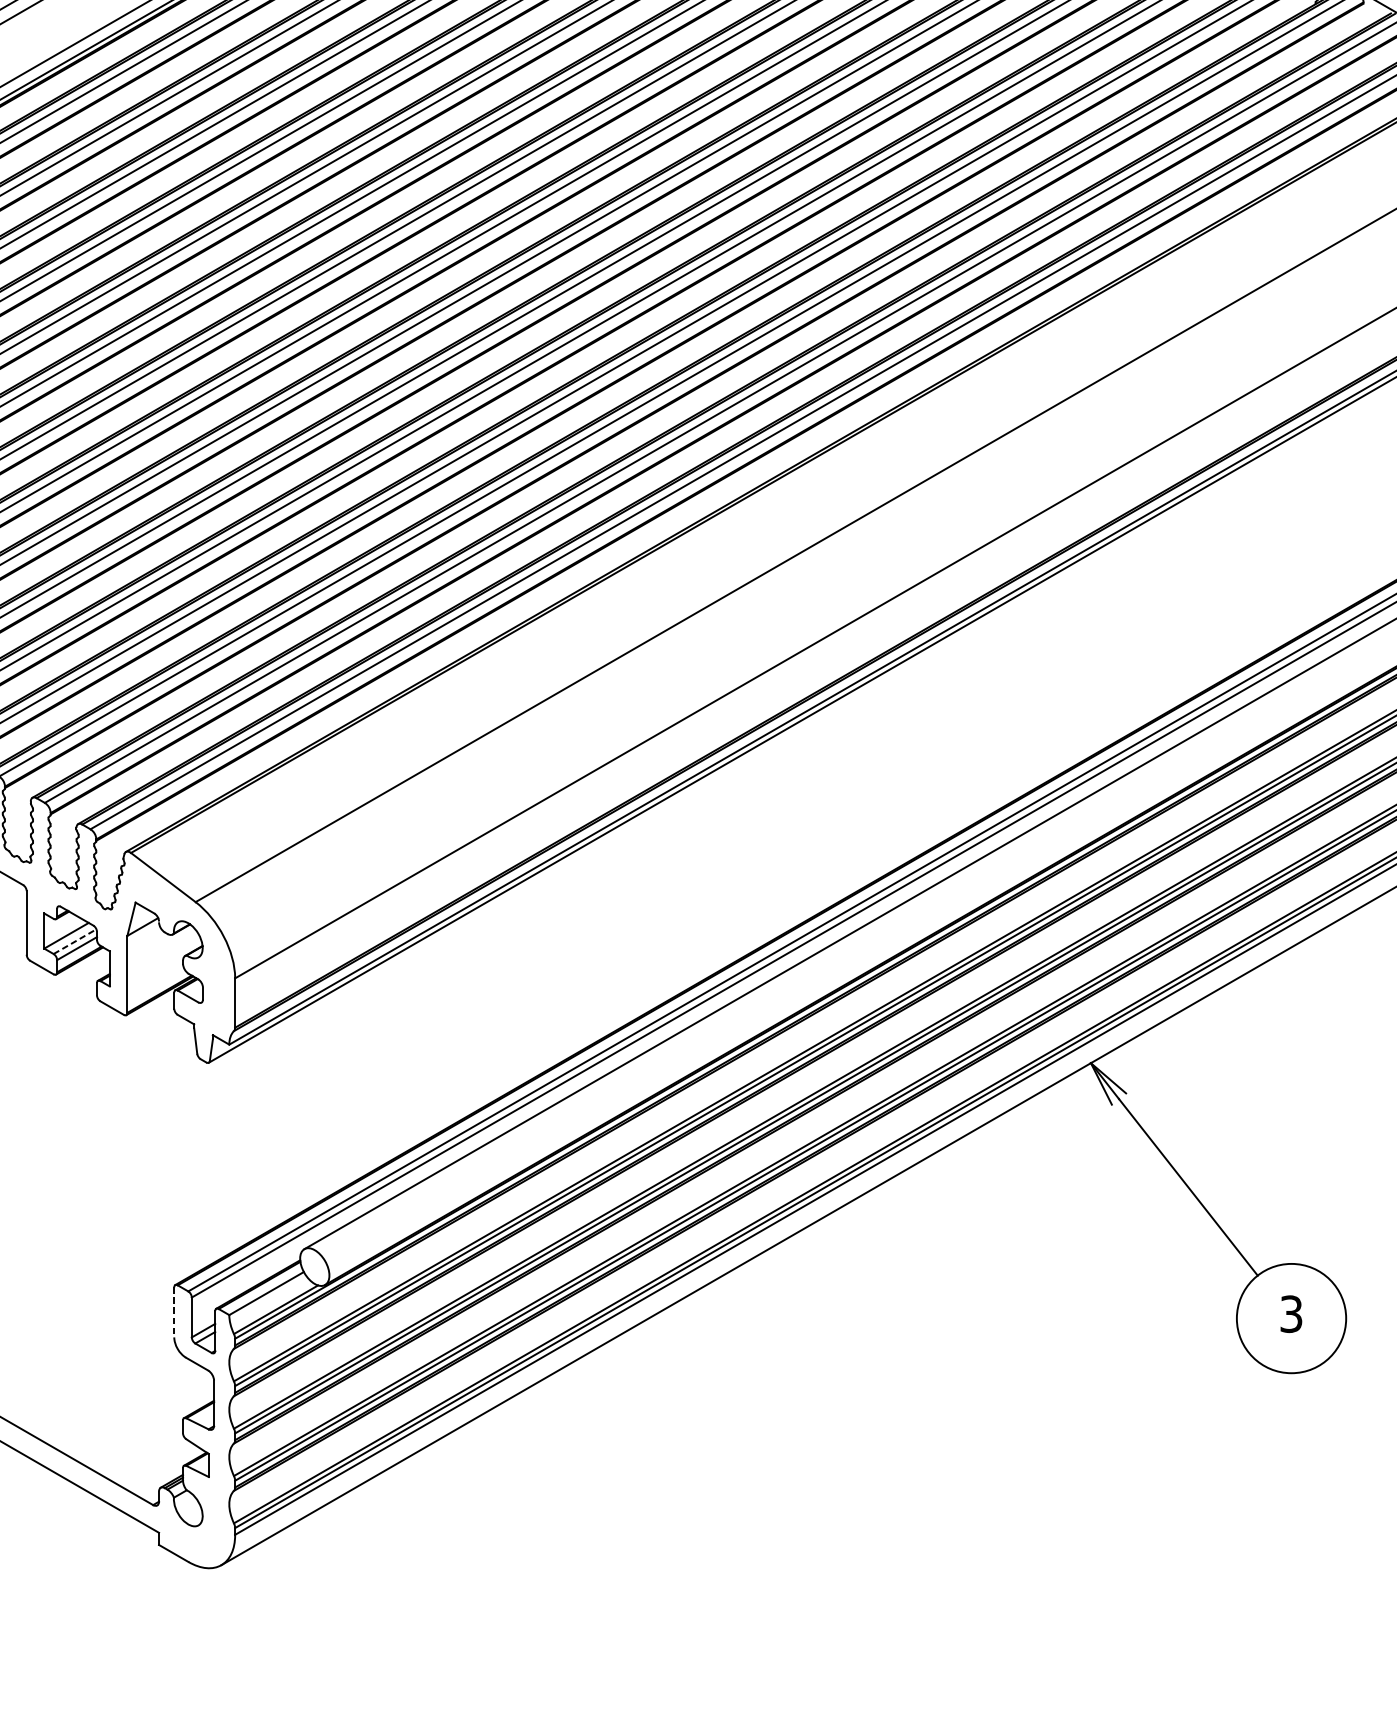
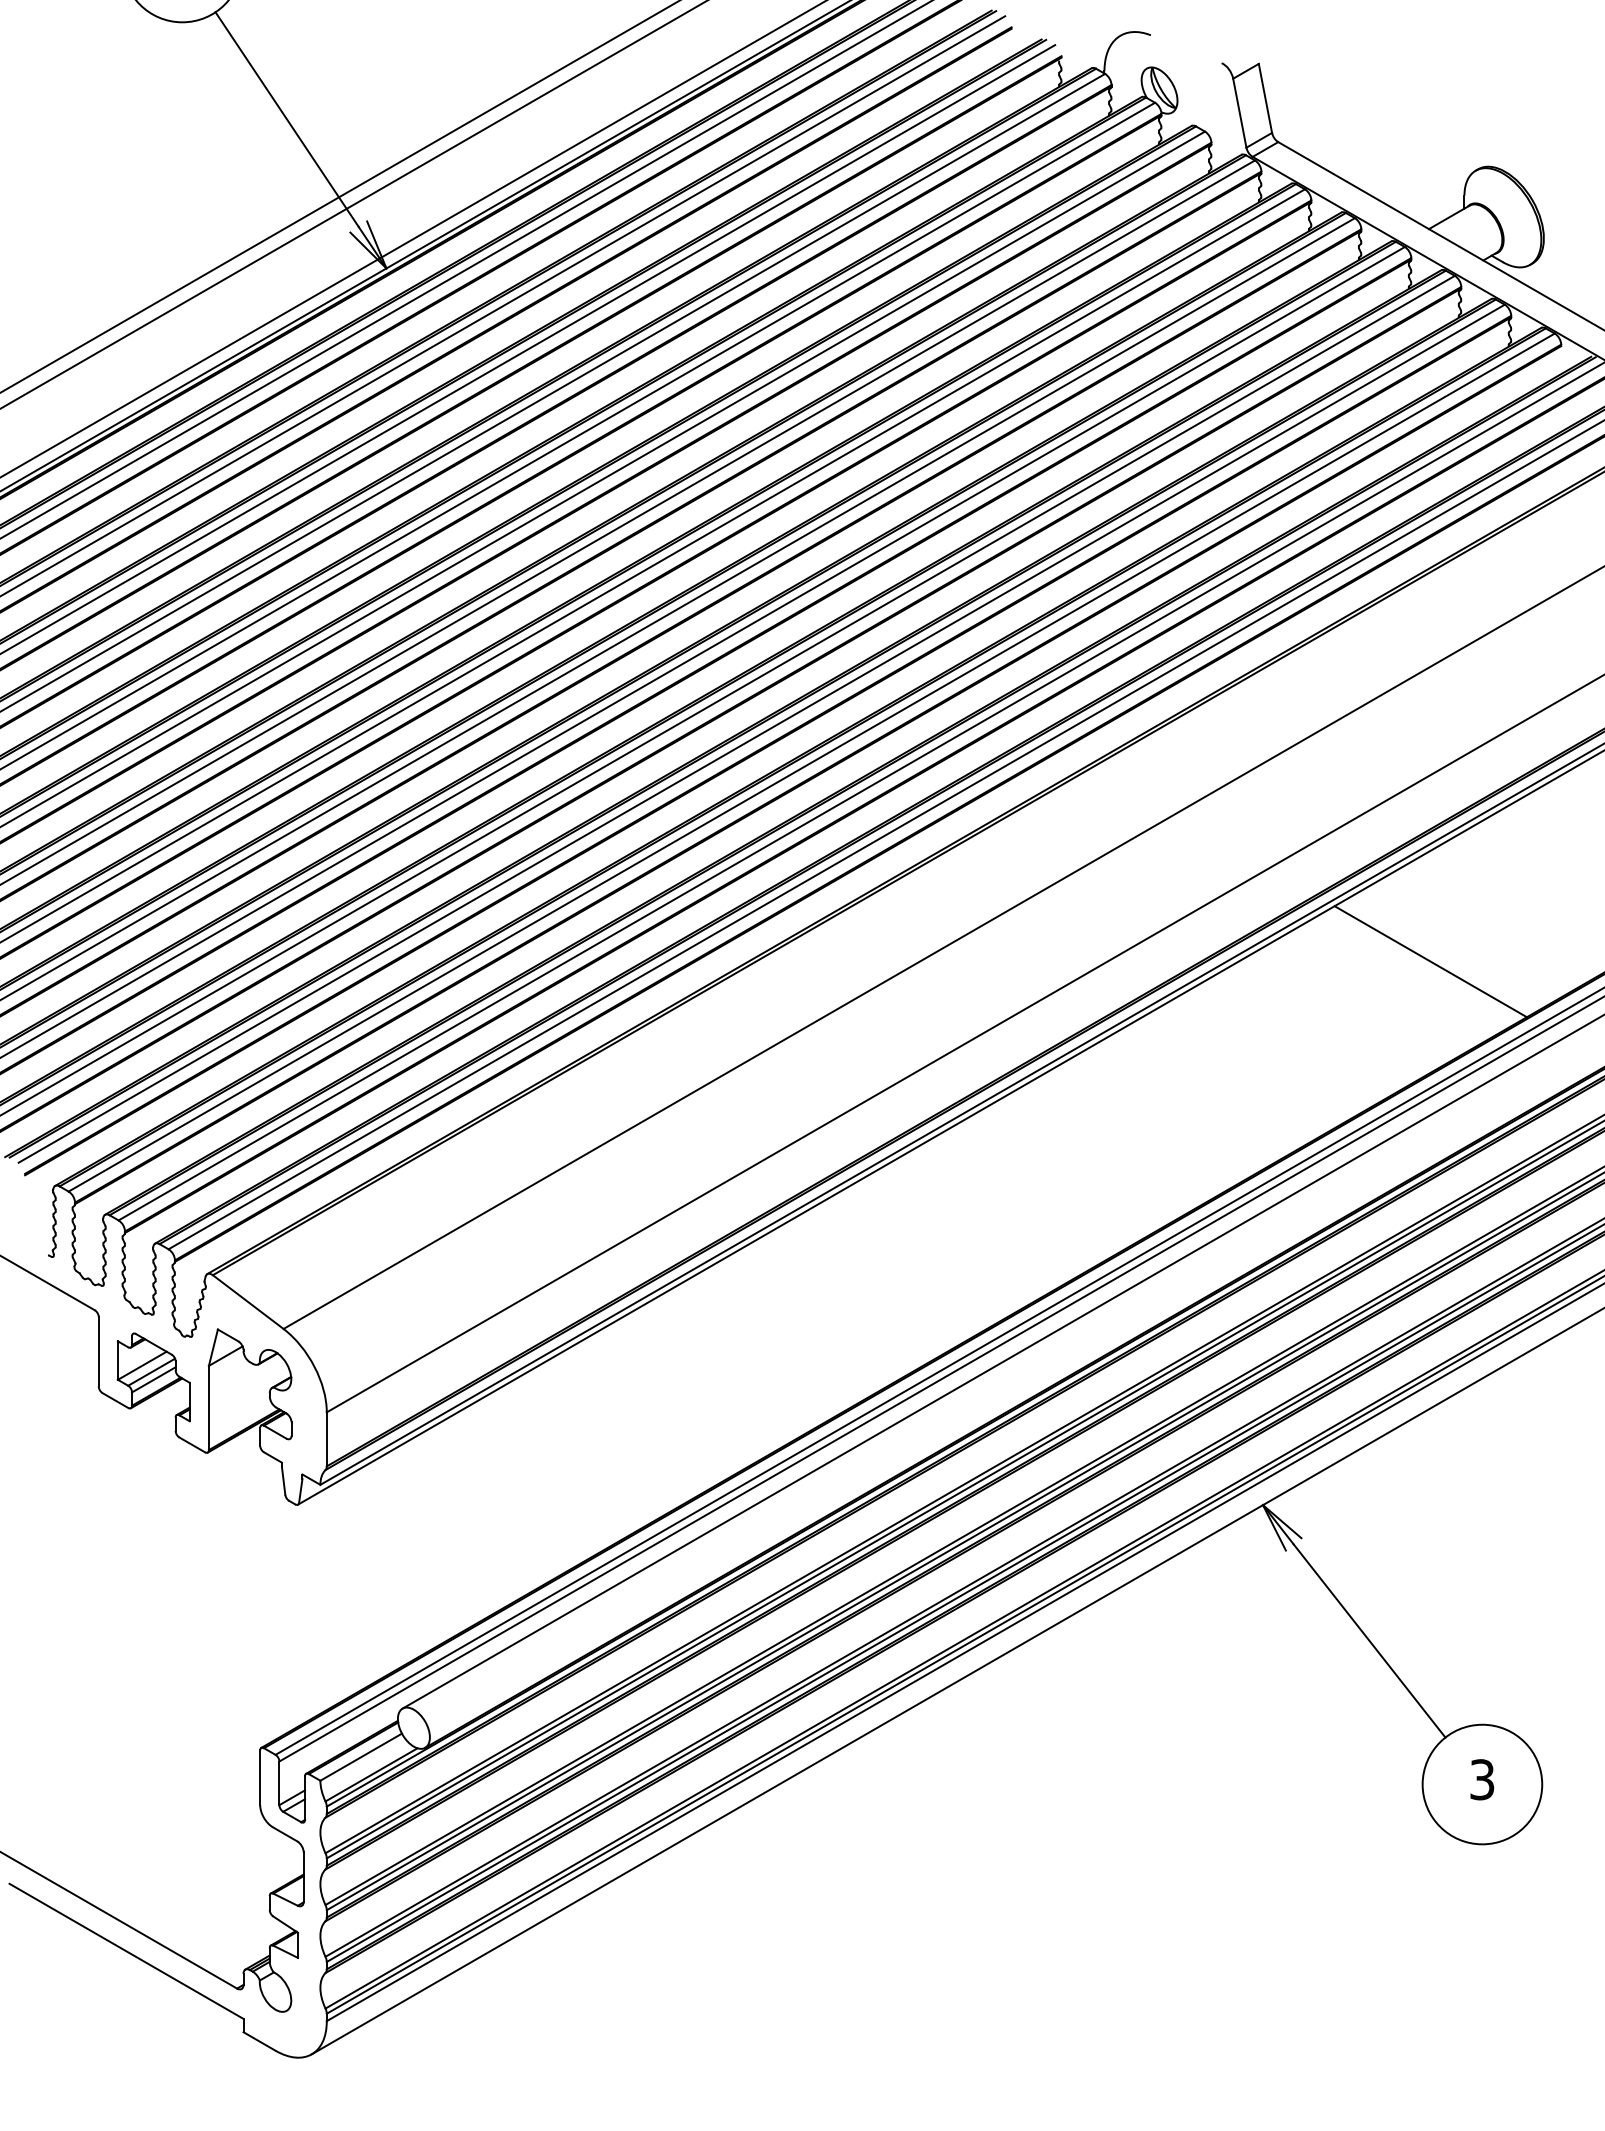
line: (1244, 566) -> (1430, 961), added
line: (75, 941) -> (152, 1371), dashed -> solid
line: (174, 1313) -> (260, 1778), dashed -> solid

